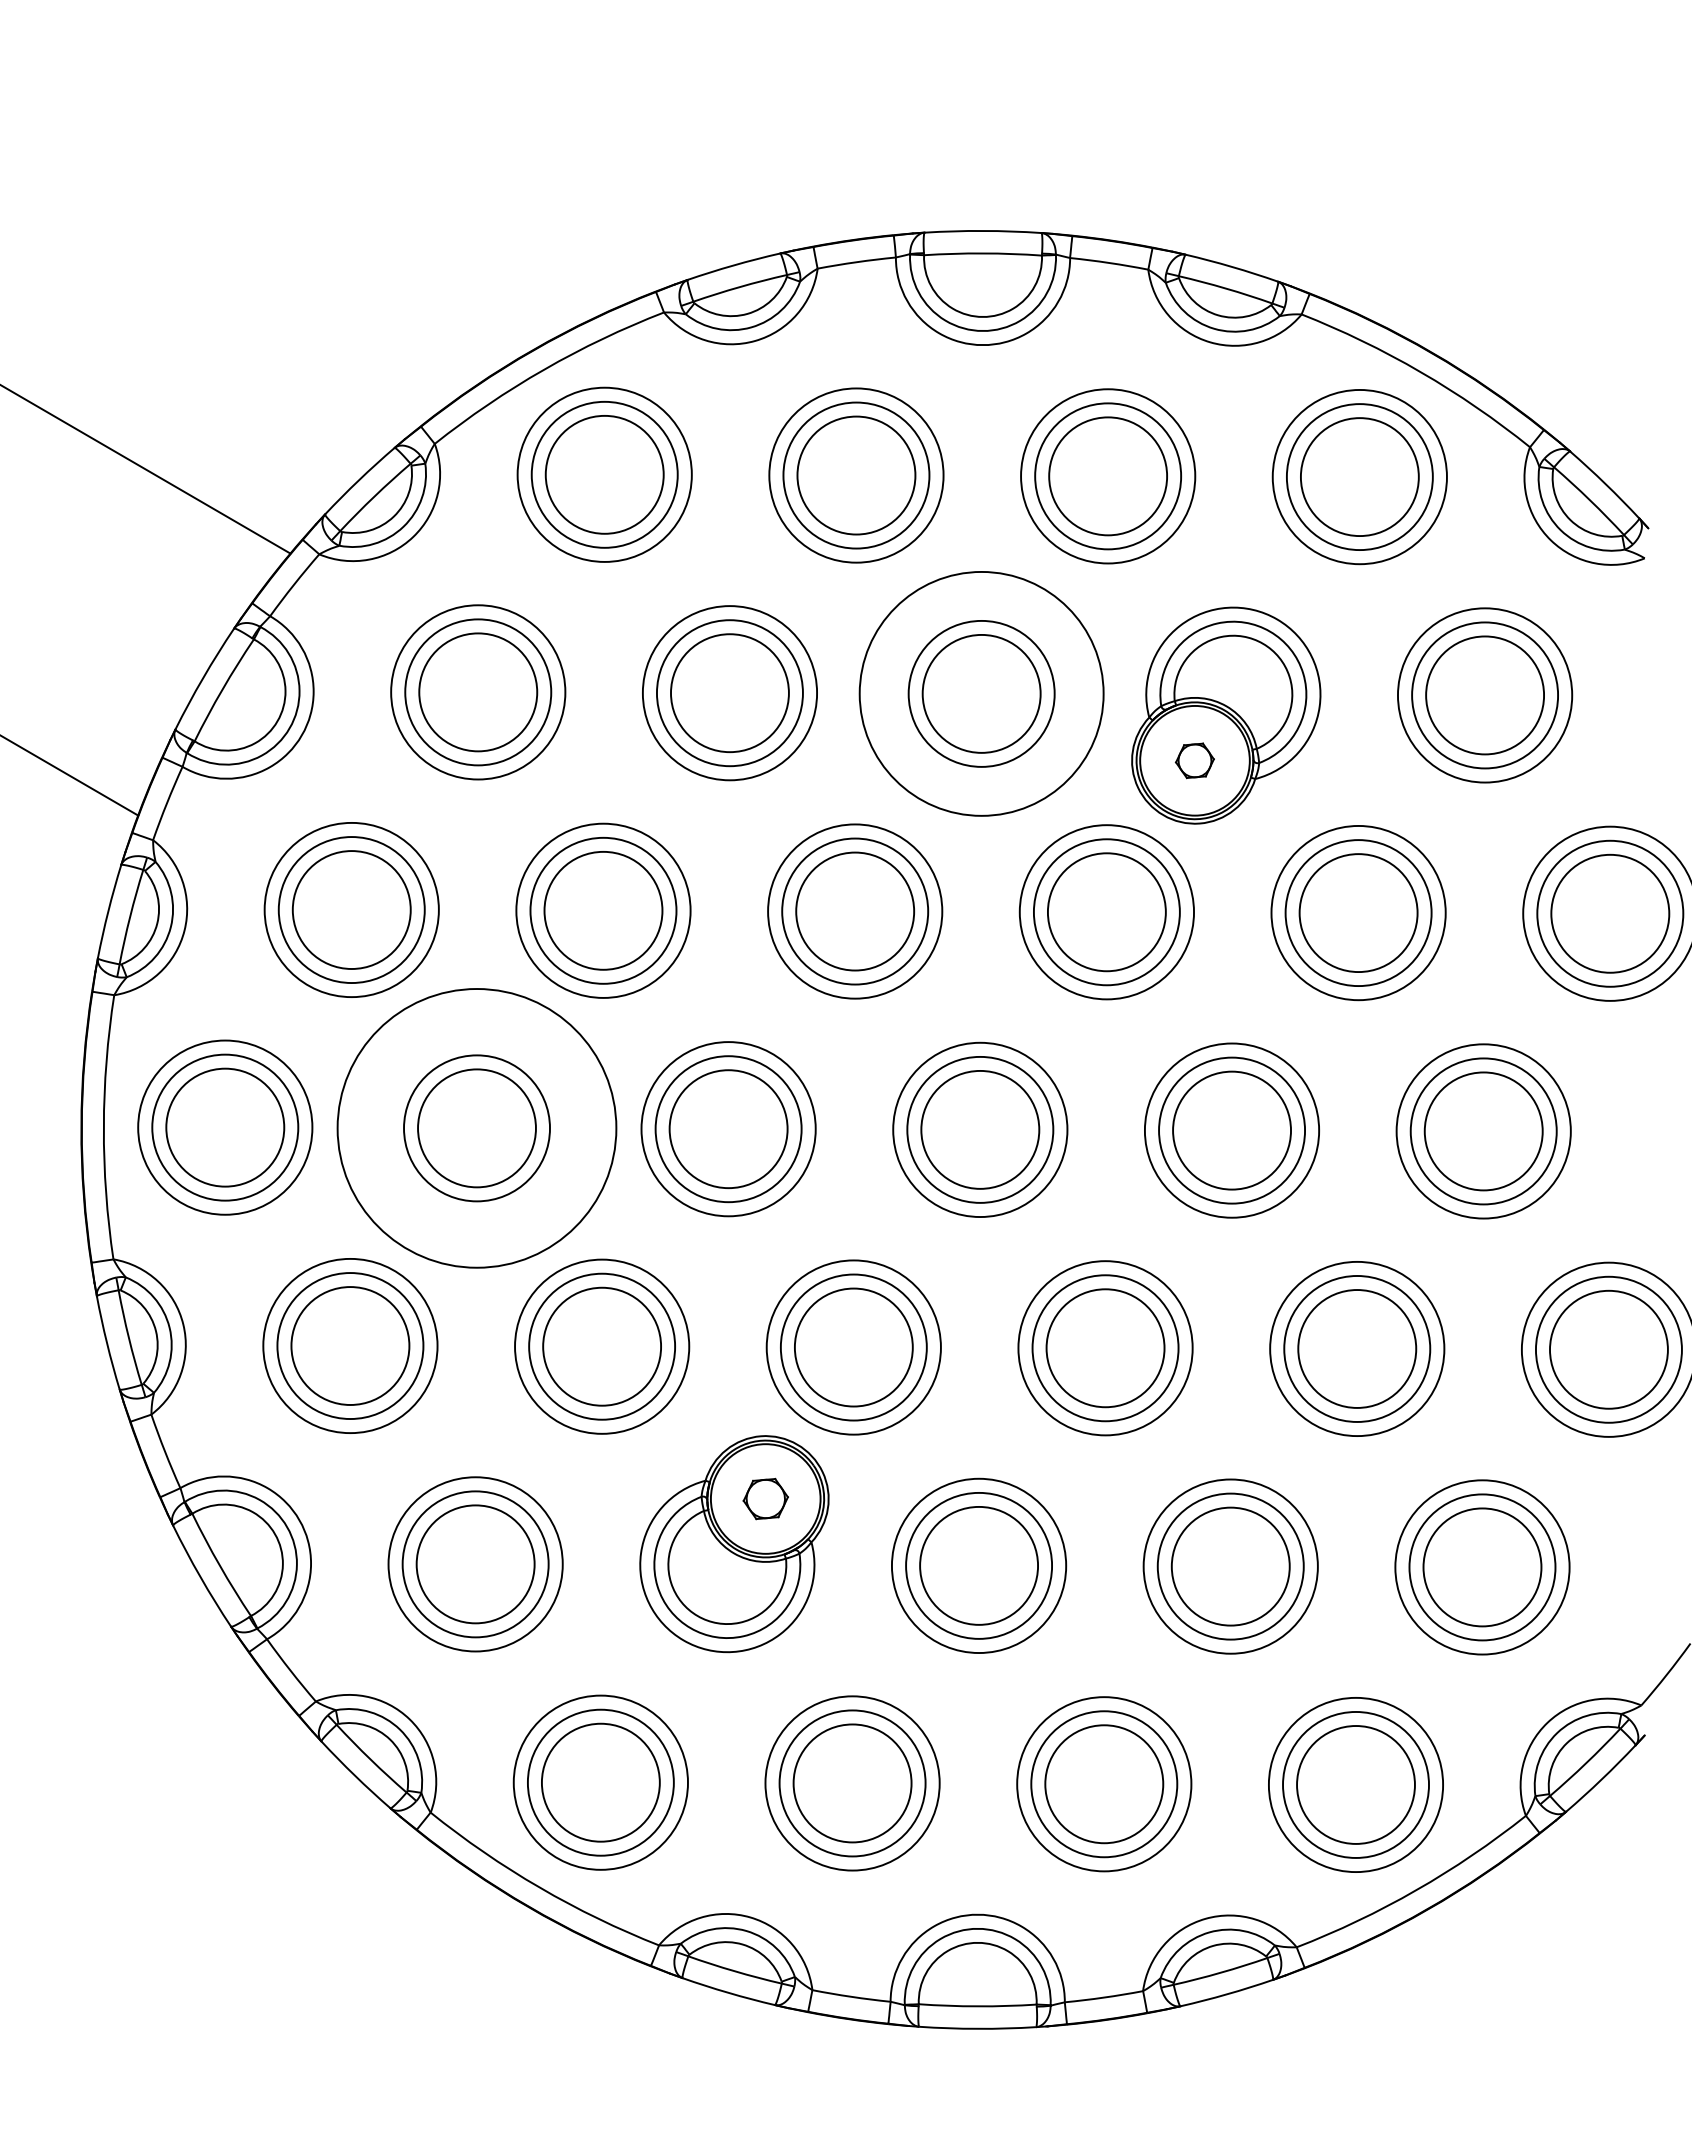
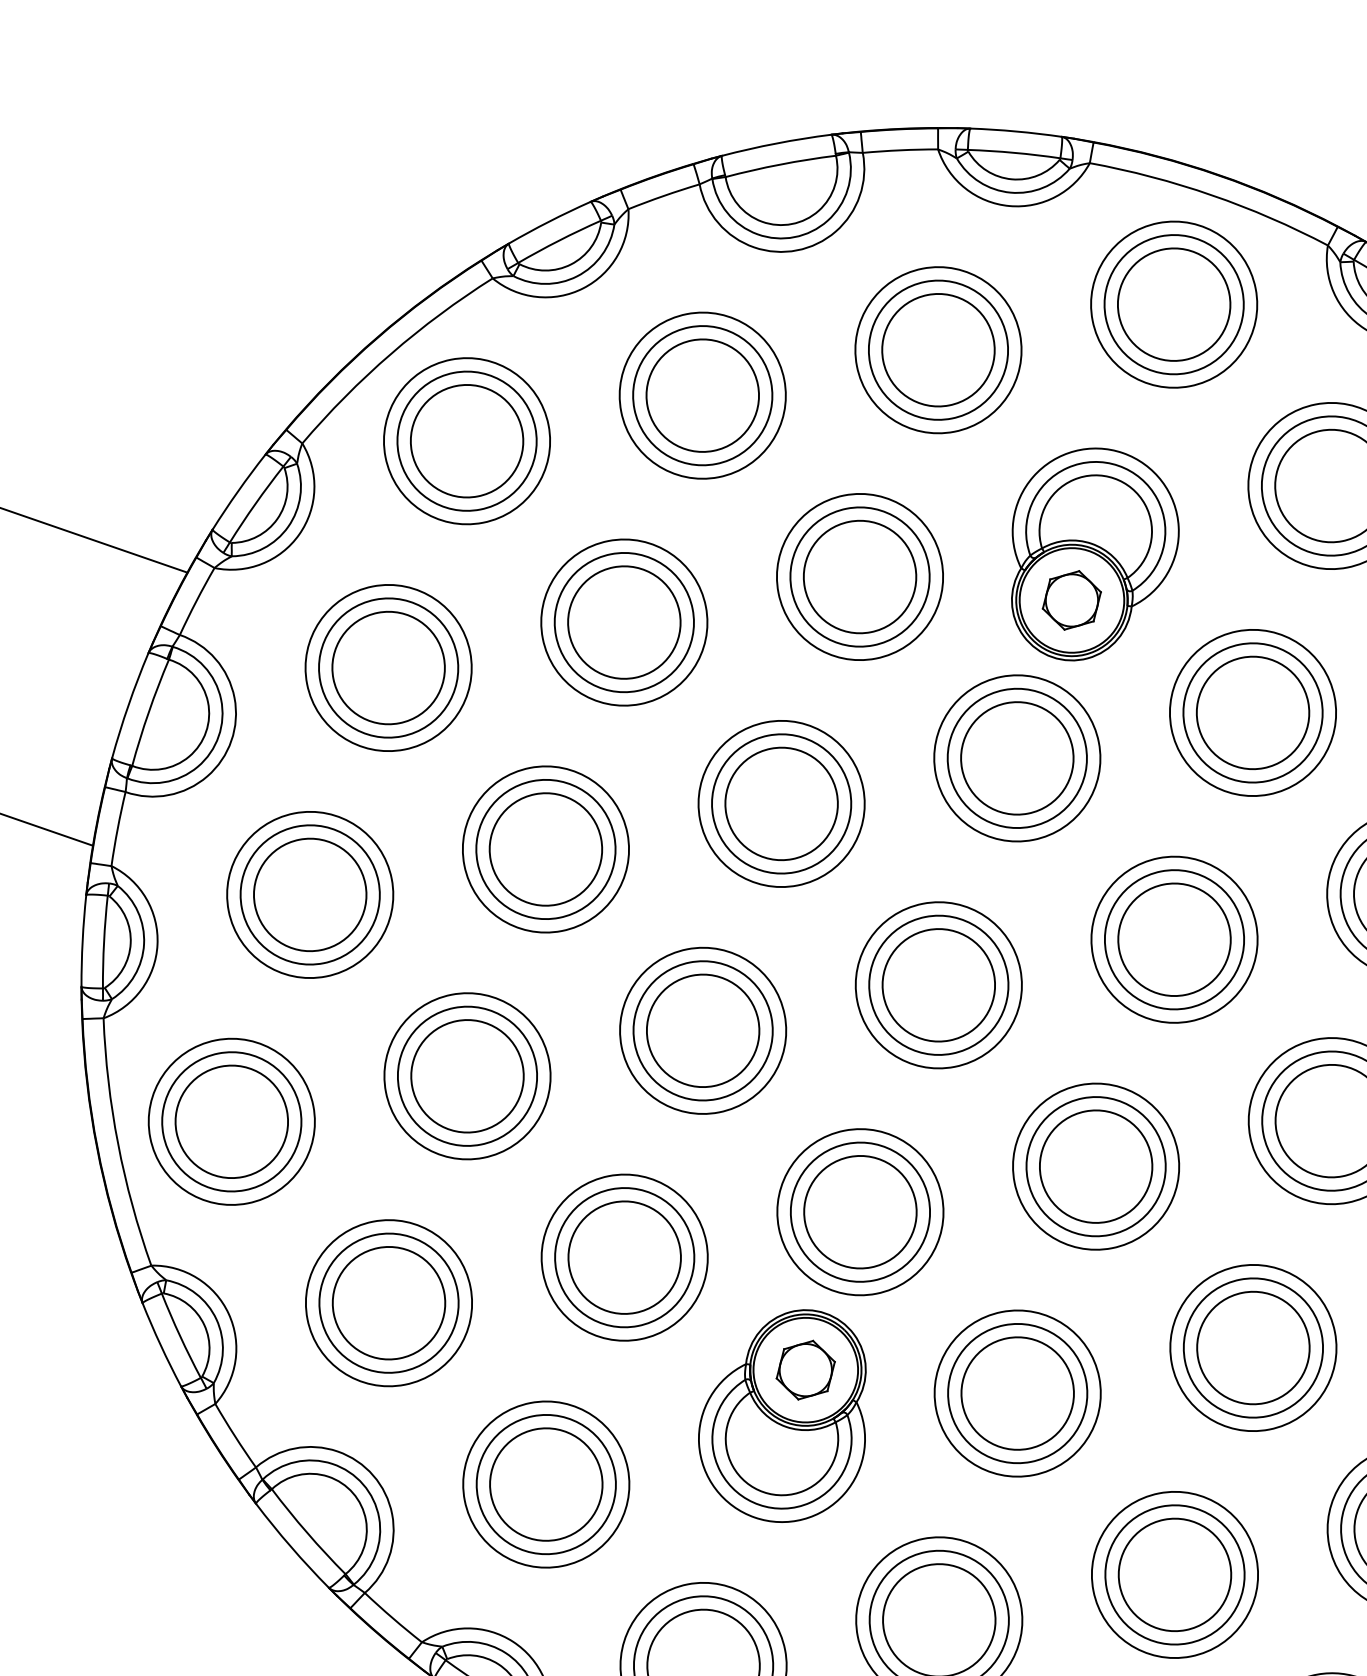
circle: (981, 693) -> (859, 576), size x0.71
part: (1194, 760) -> (1071, 600), size x1.67
circle: (476, 1128) -> (467, 1076), size x0.62
part: (765, 1498) -> (805, 1369), size x1.43

